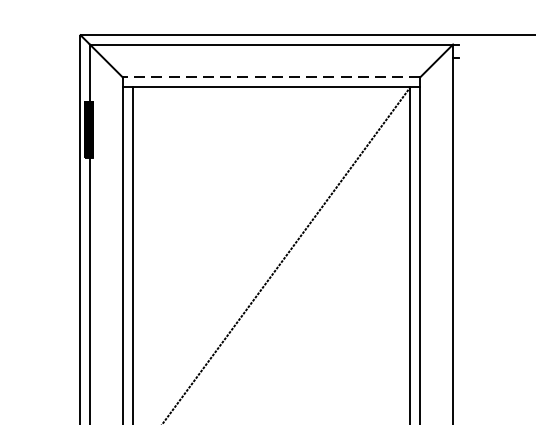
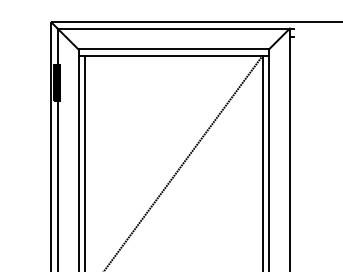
line: (271, 77) -> (173, 49), dashed -> solid

